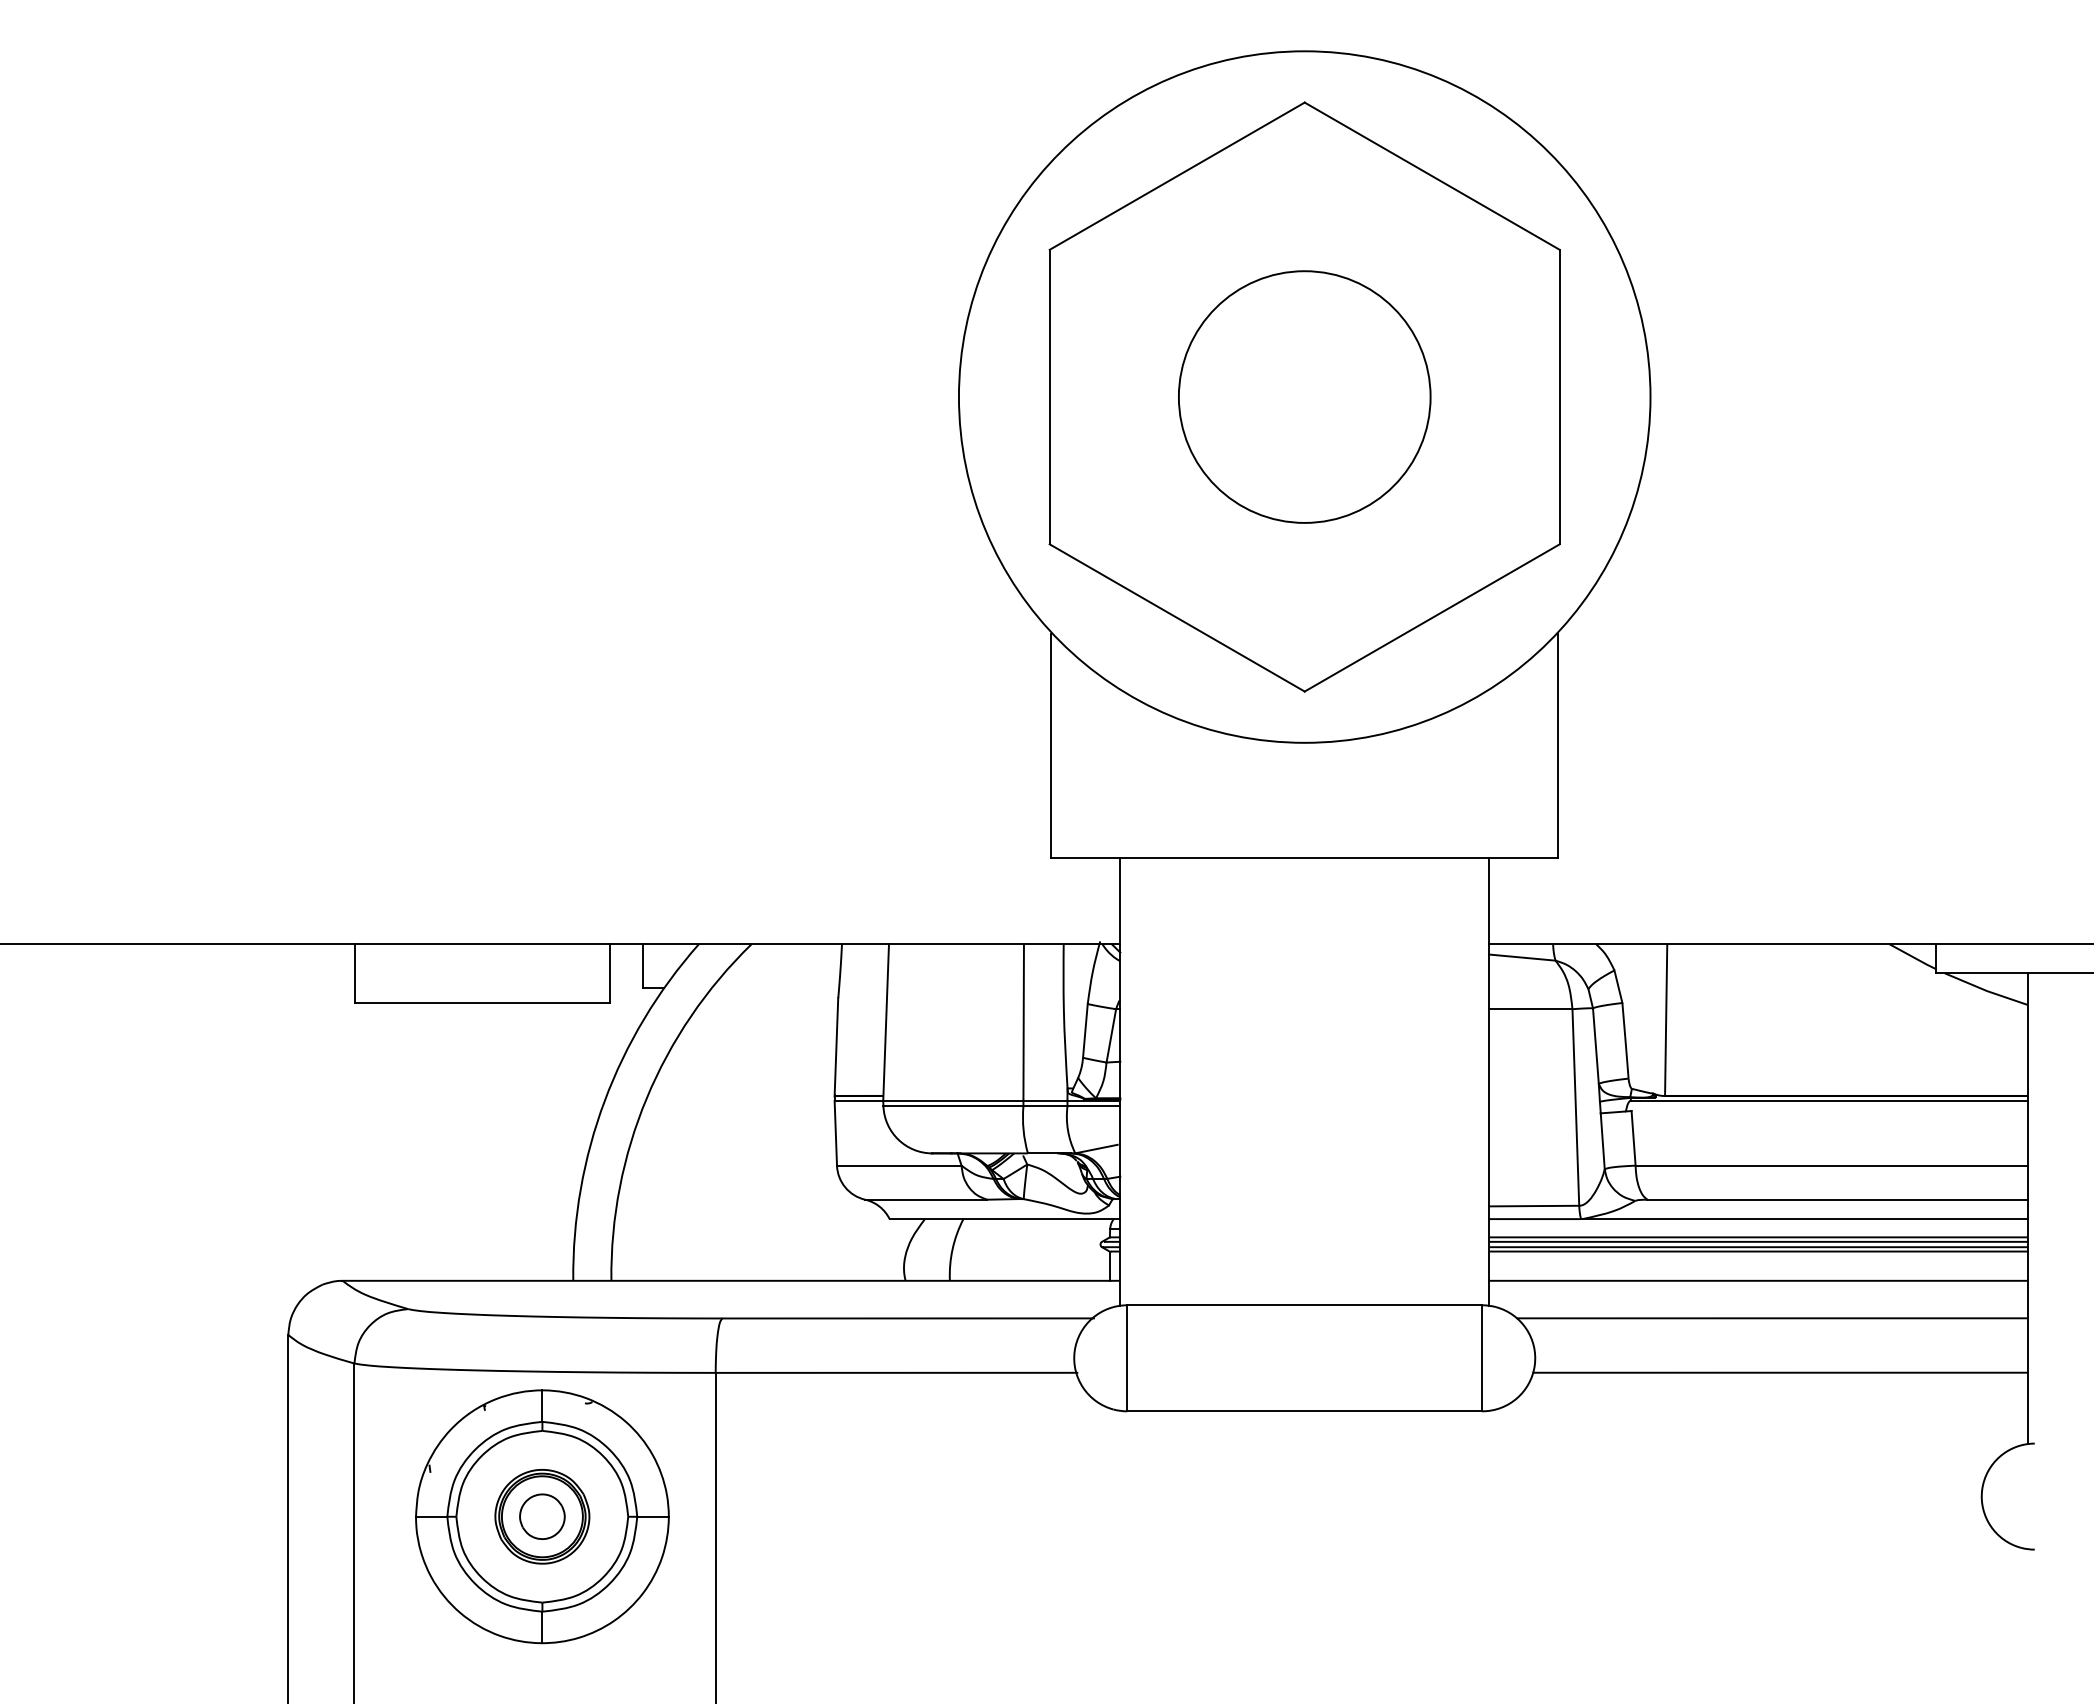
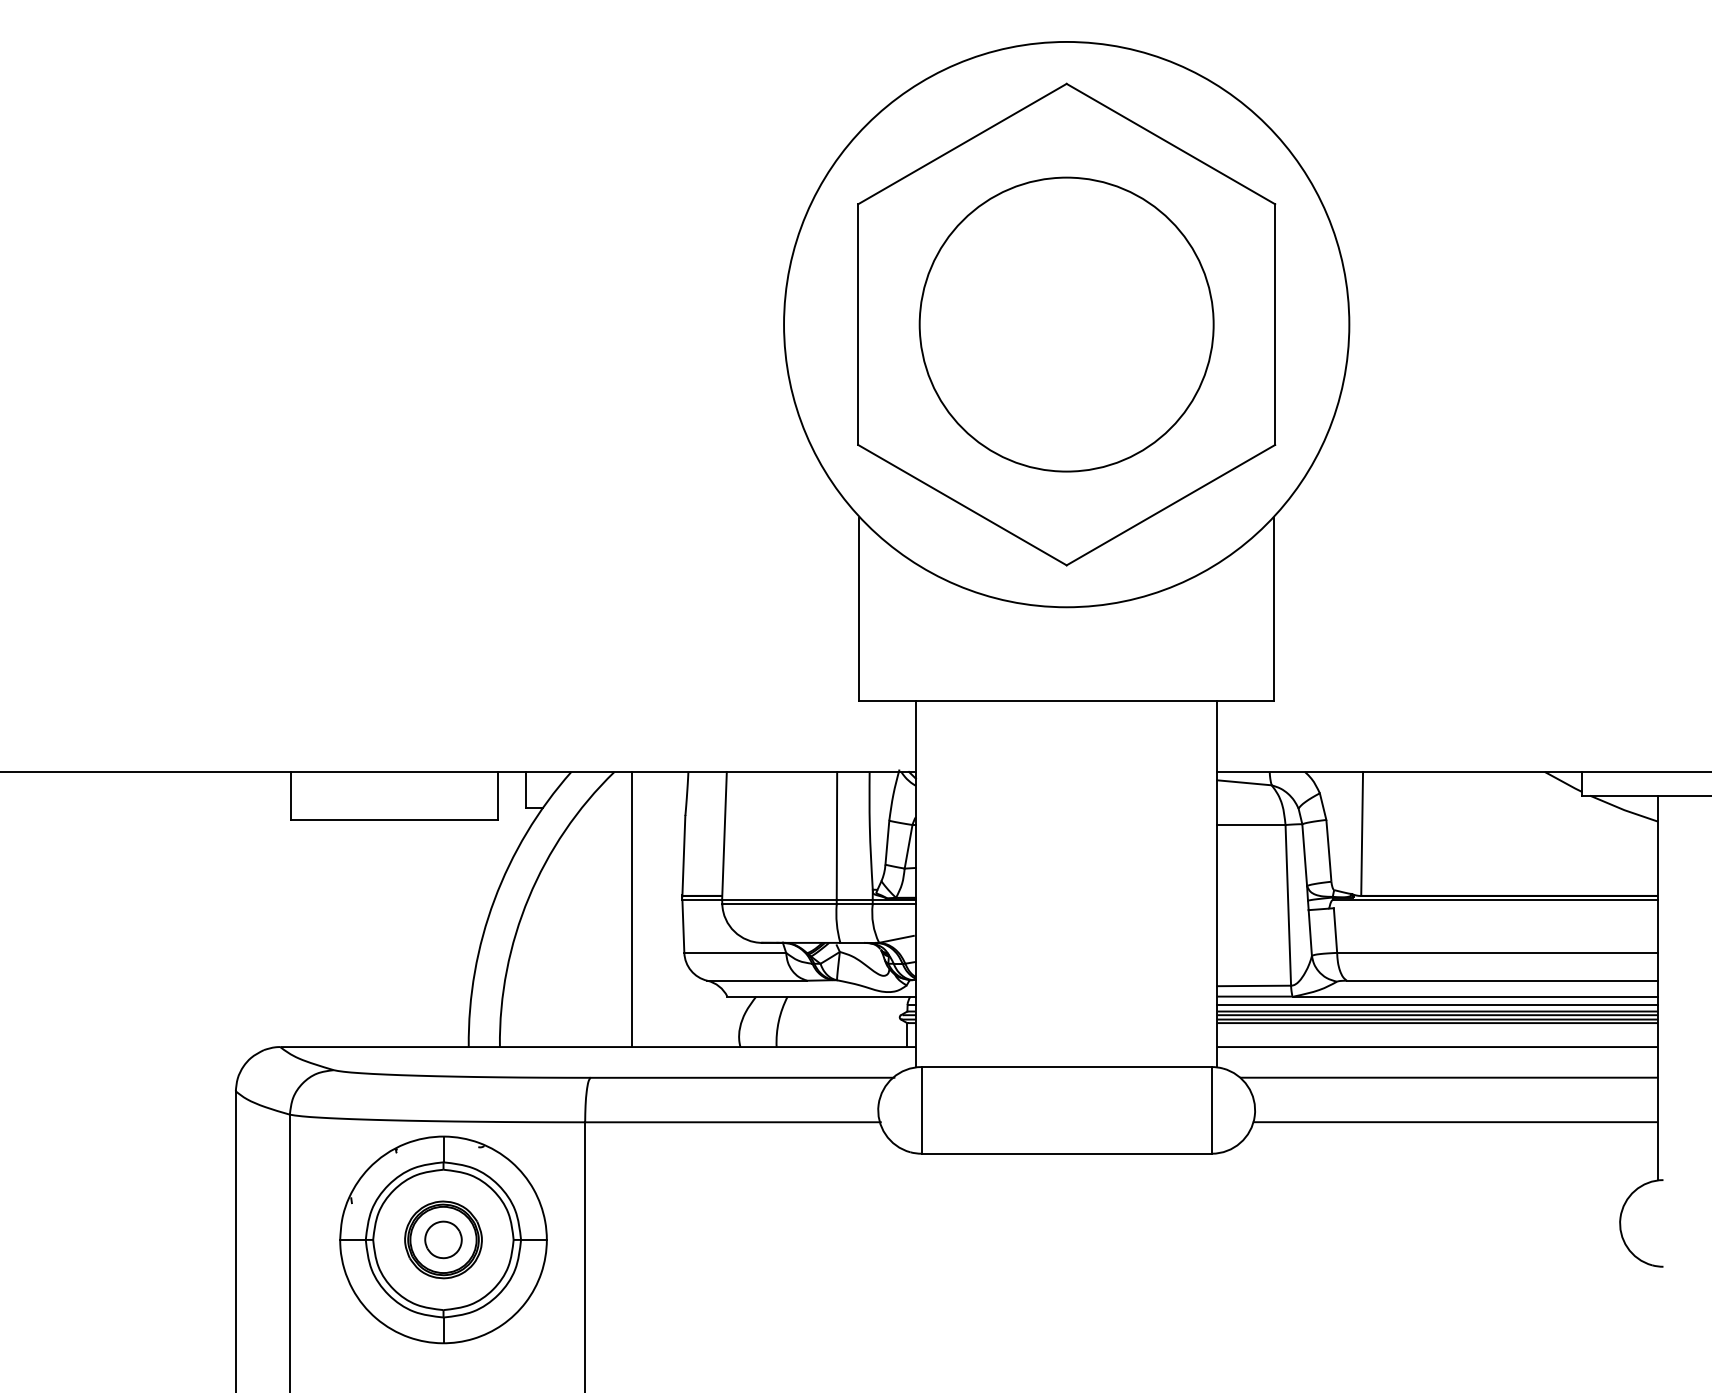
circle: (1304, 396) -> (1066, 324), size x1.43
line: (772, 1112) -> (631, 909), added
line: (1758, 1228) -> (1437, 1004), added

